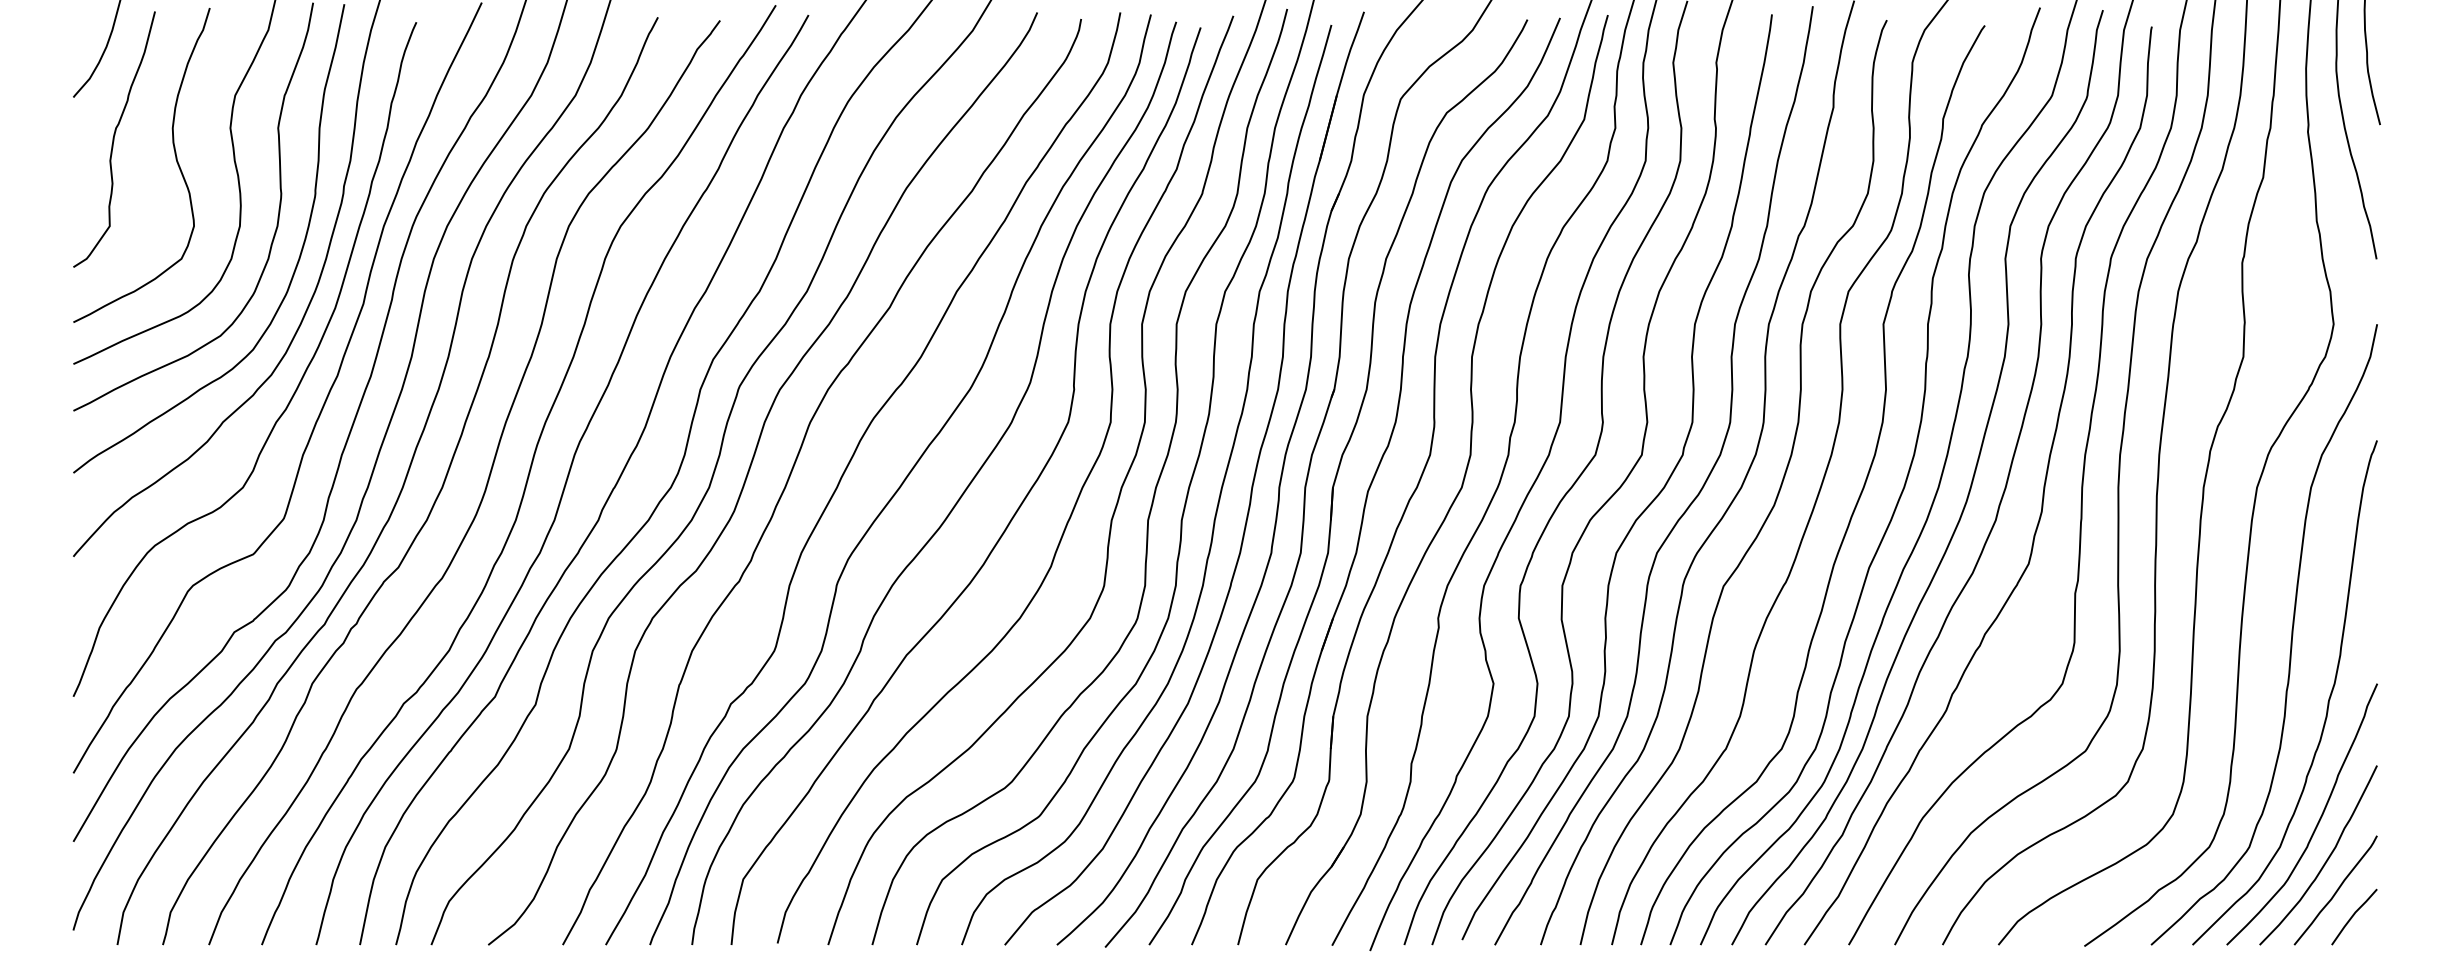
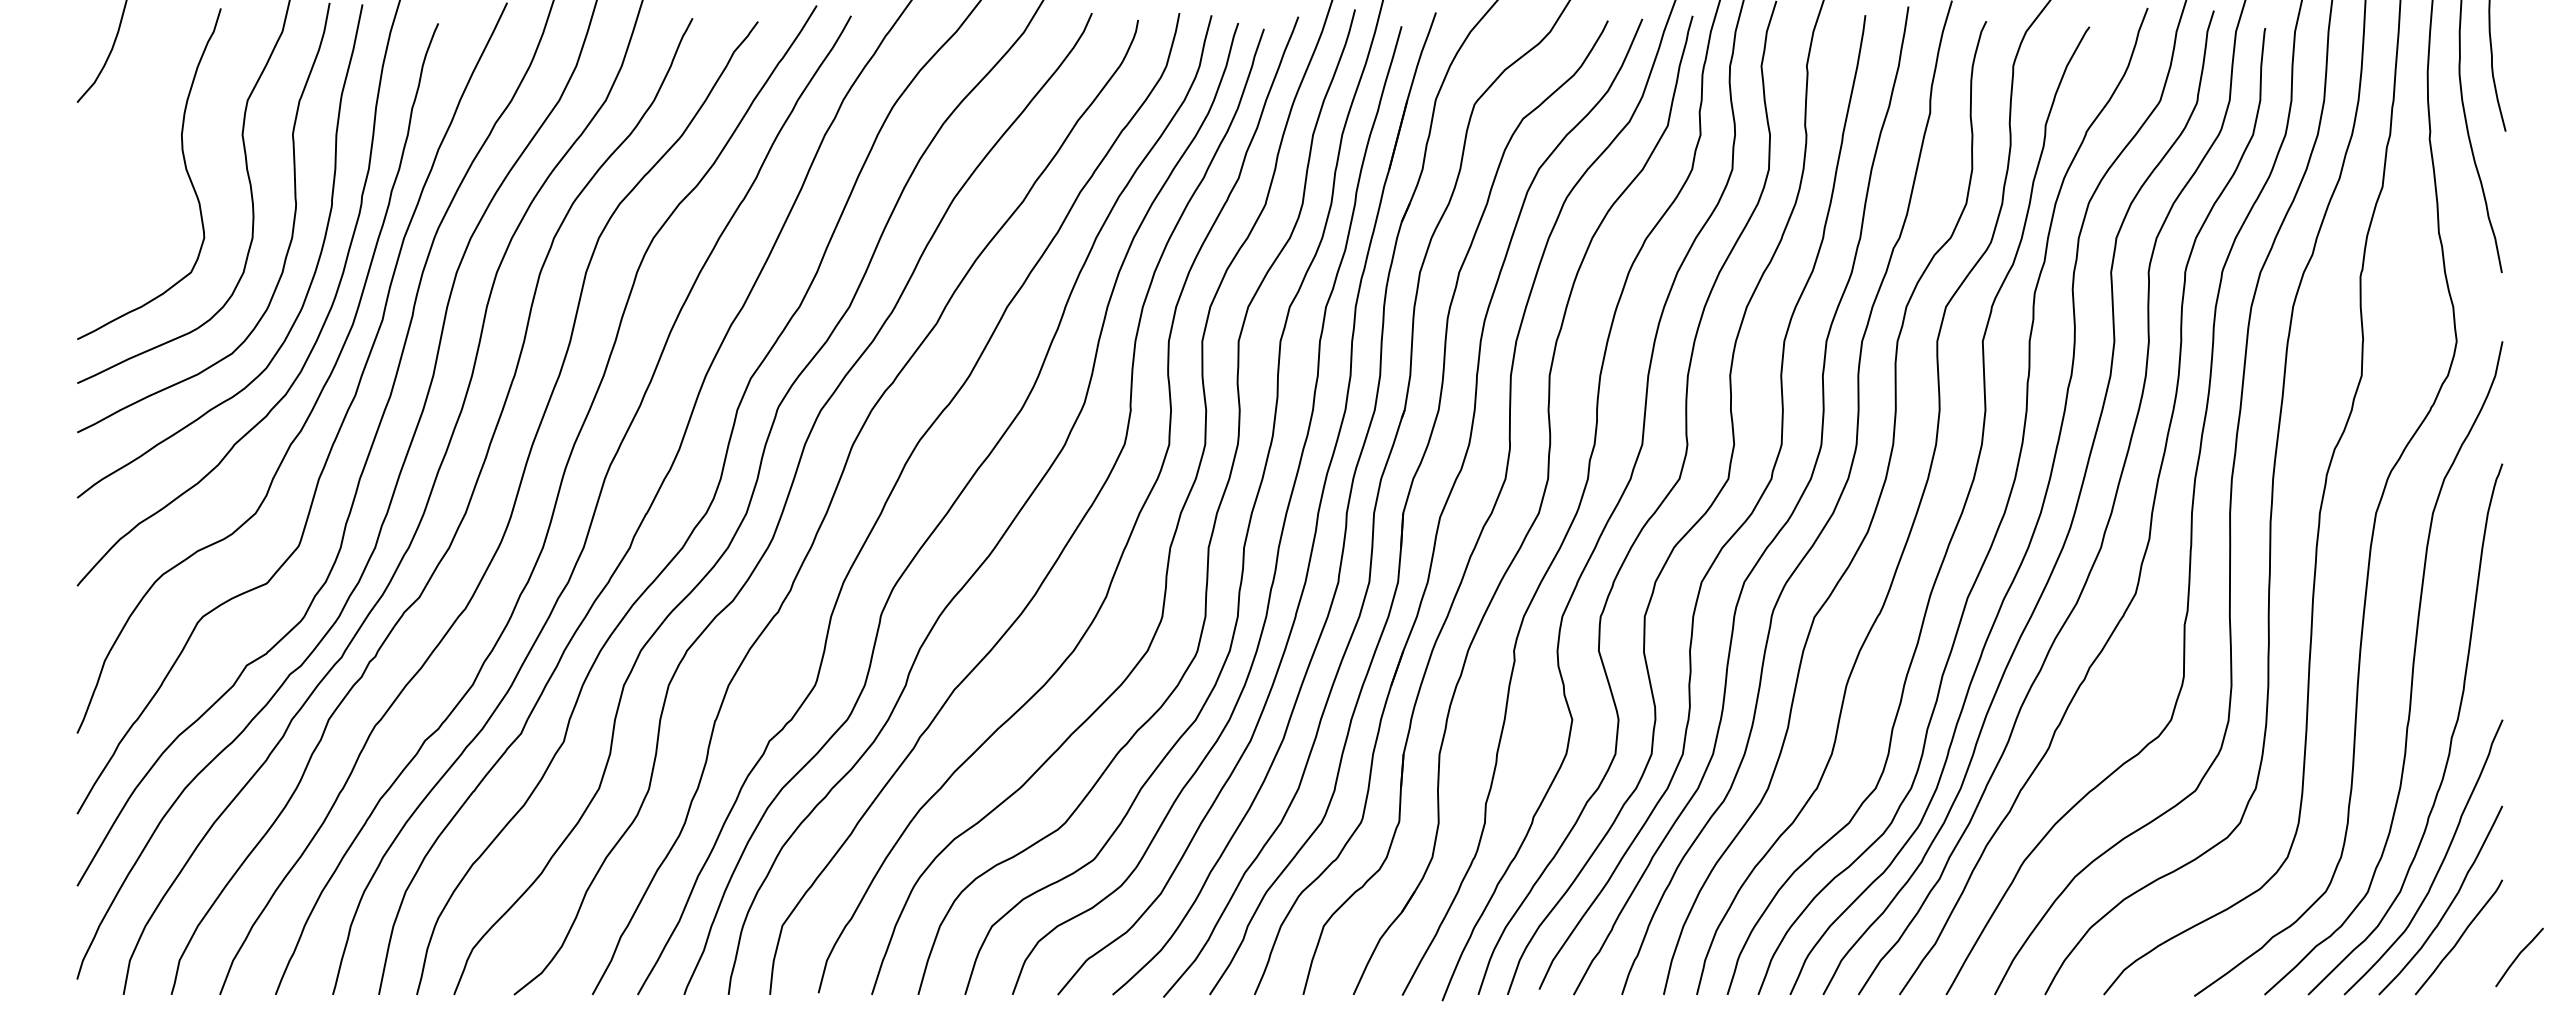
curve: (114, 139) -> (120, 146), removed
line: (2353, 917) -> (2518, 957), moved

